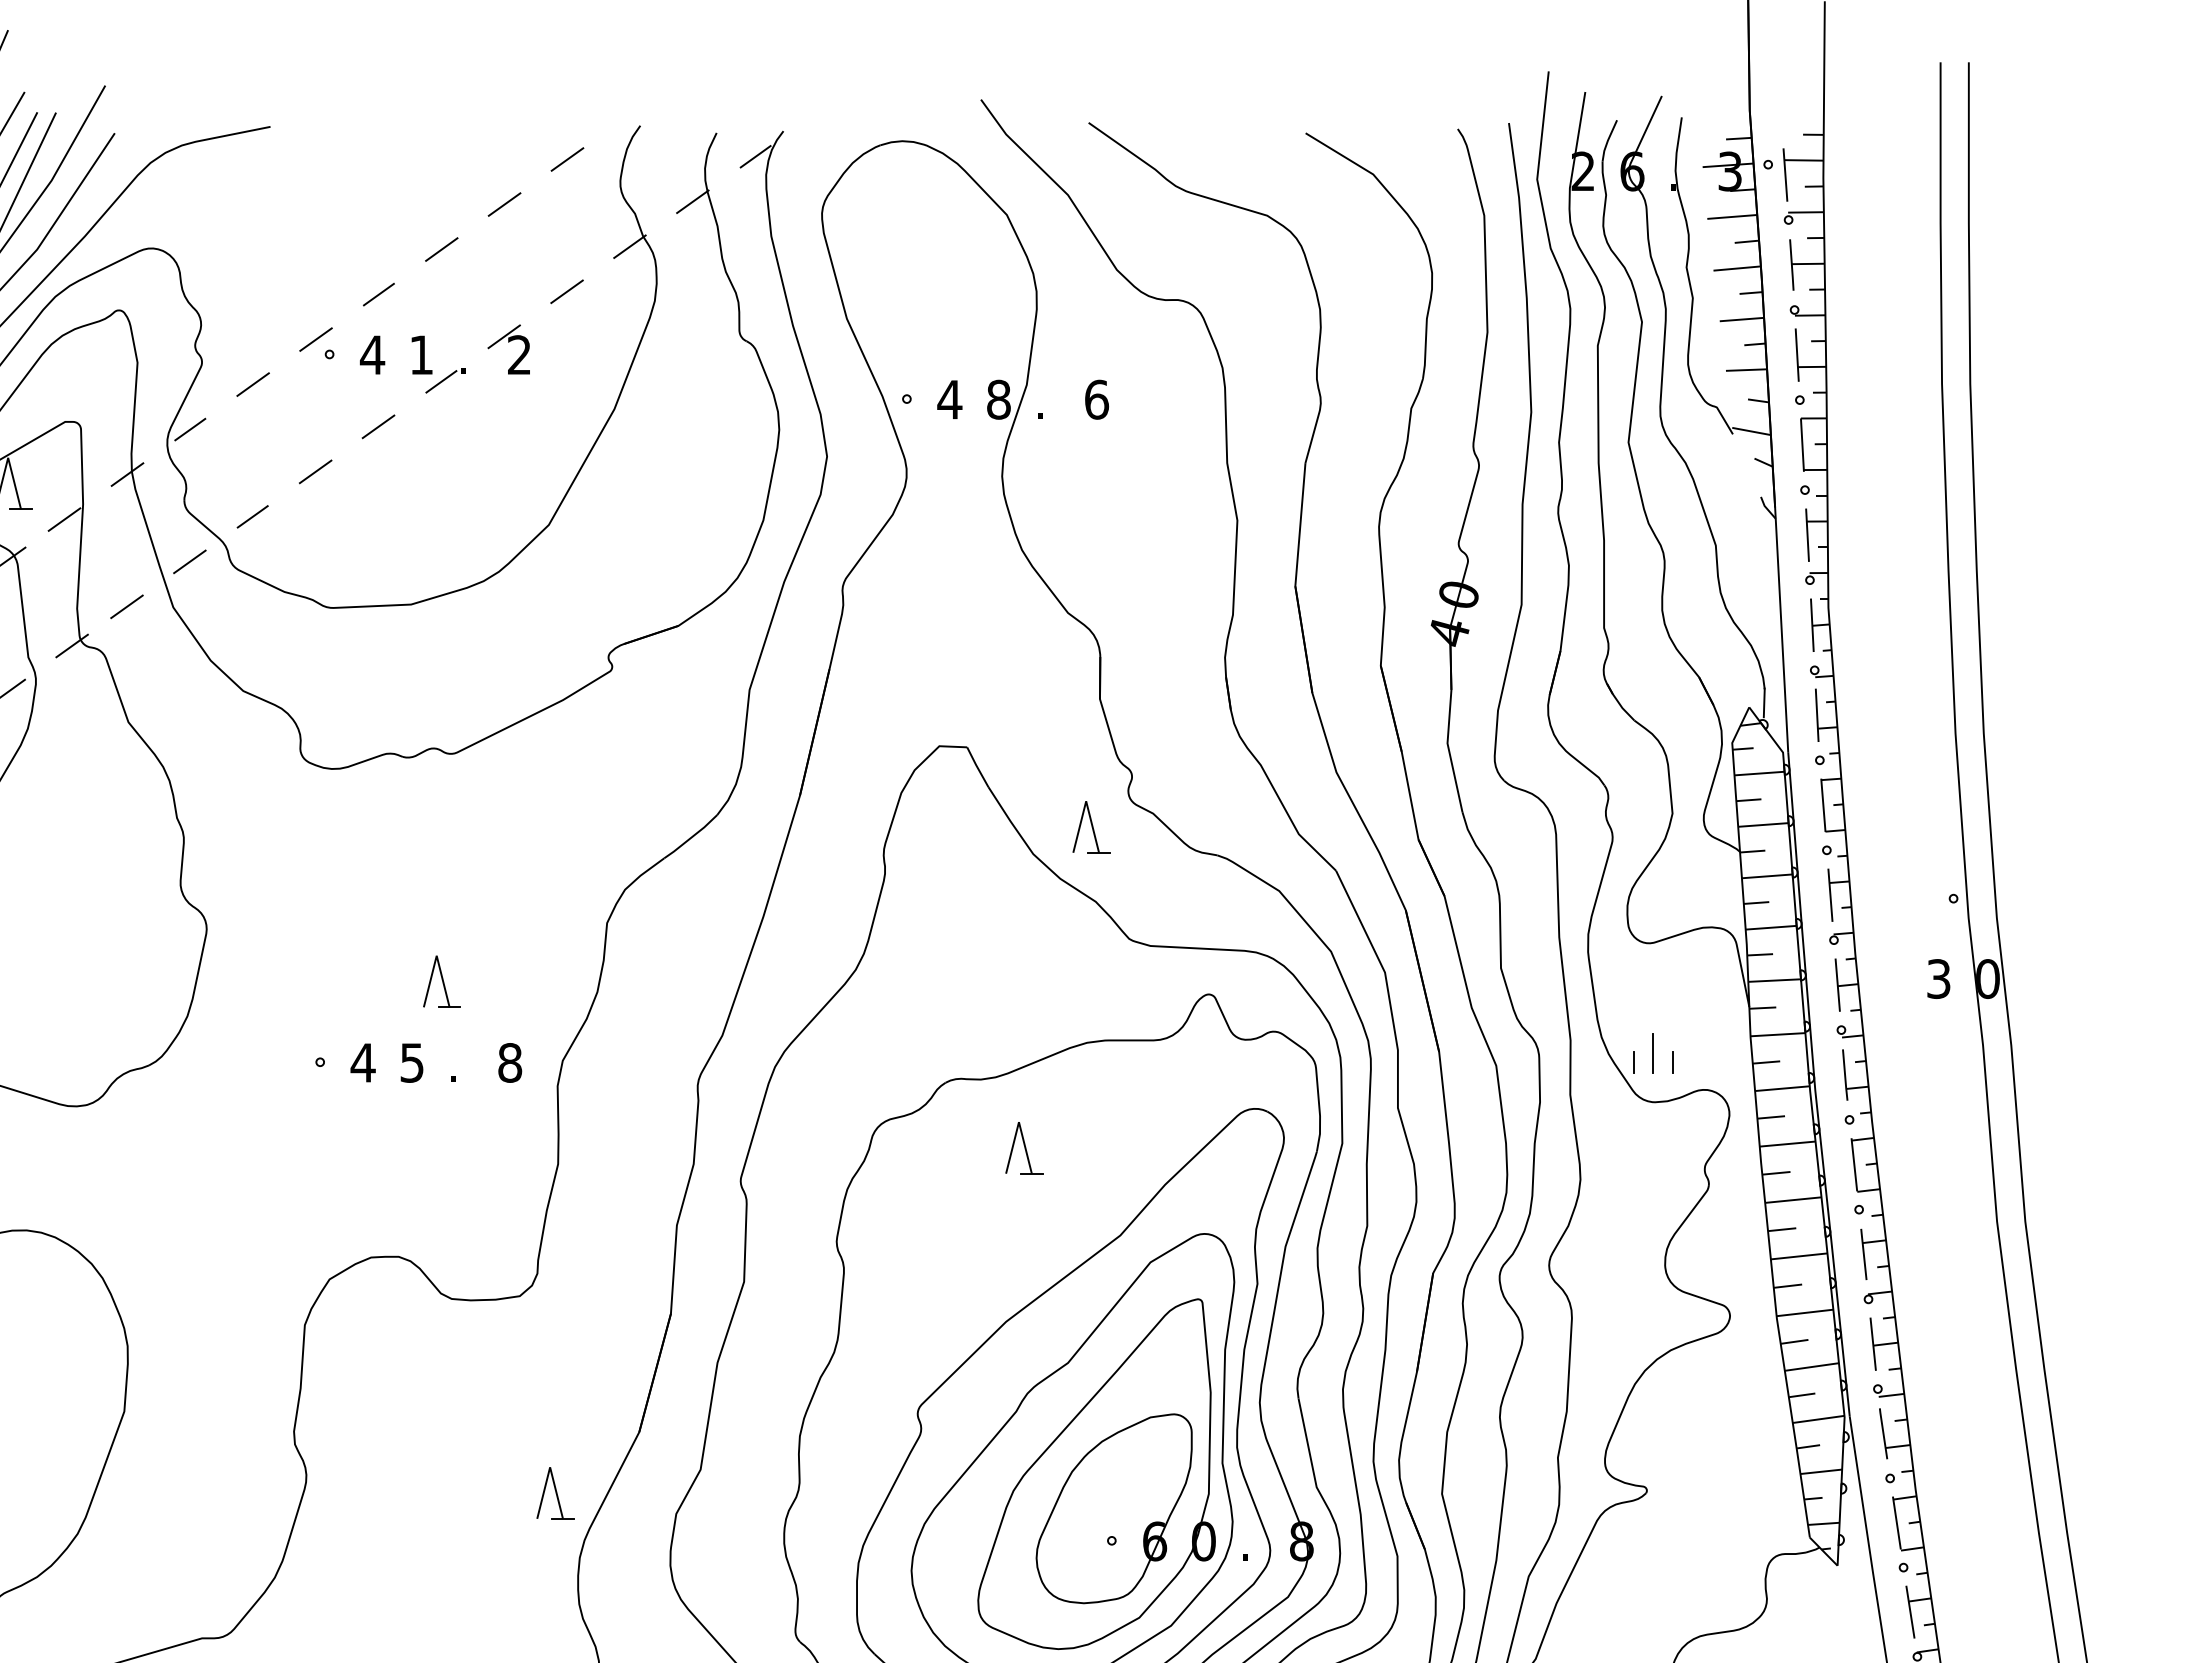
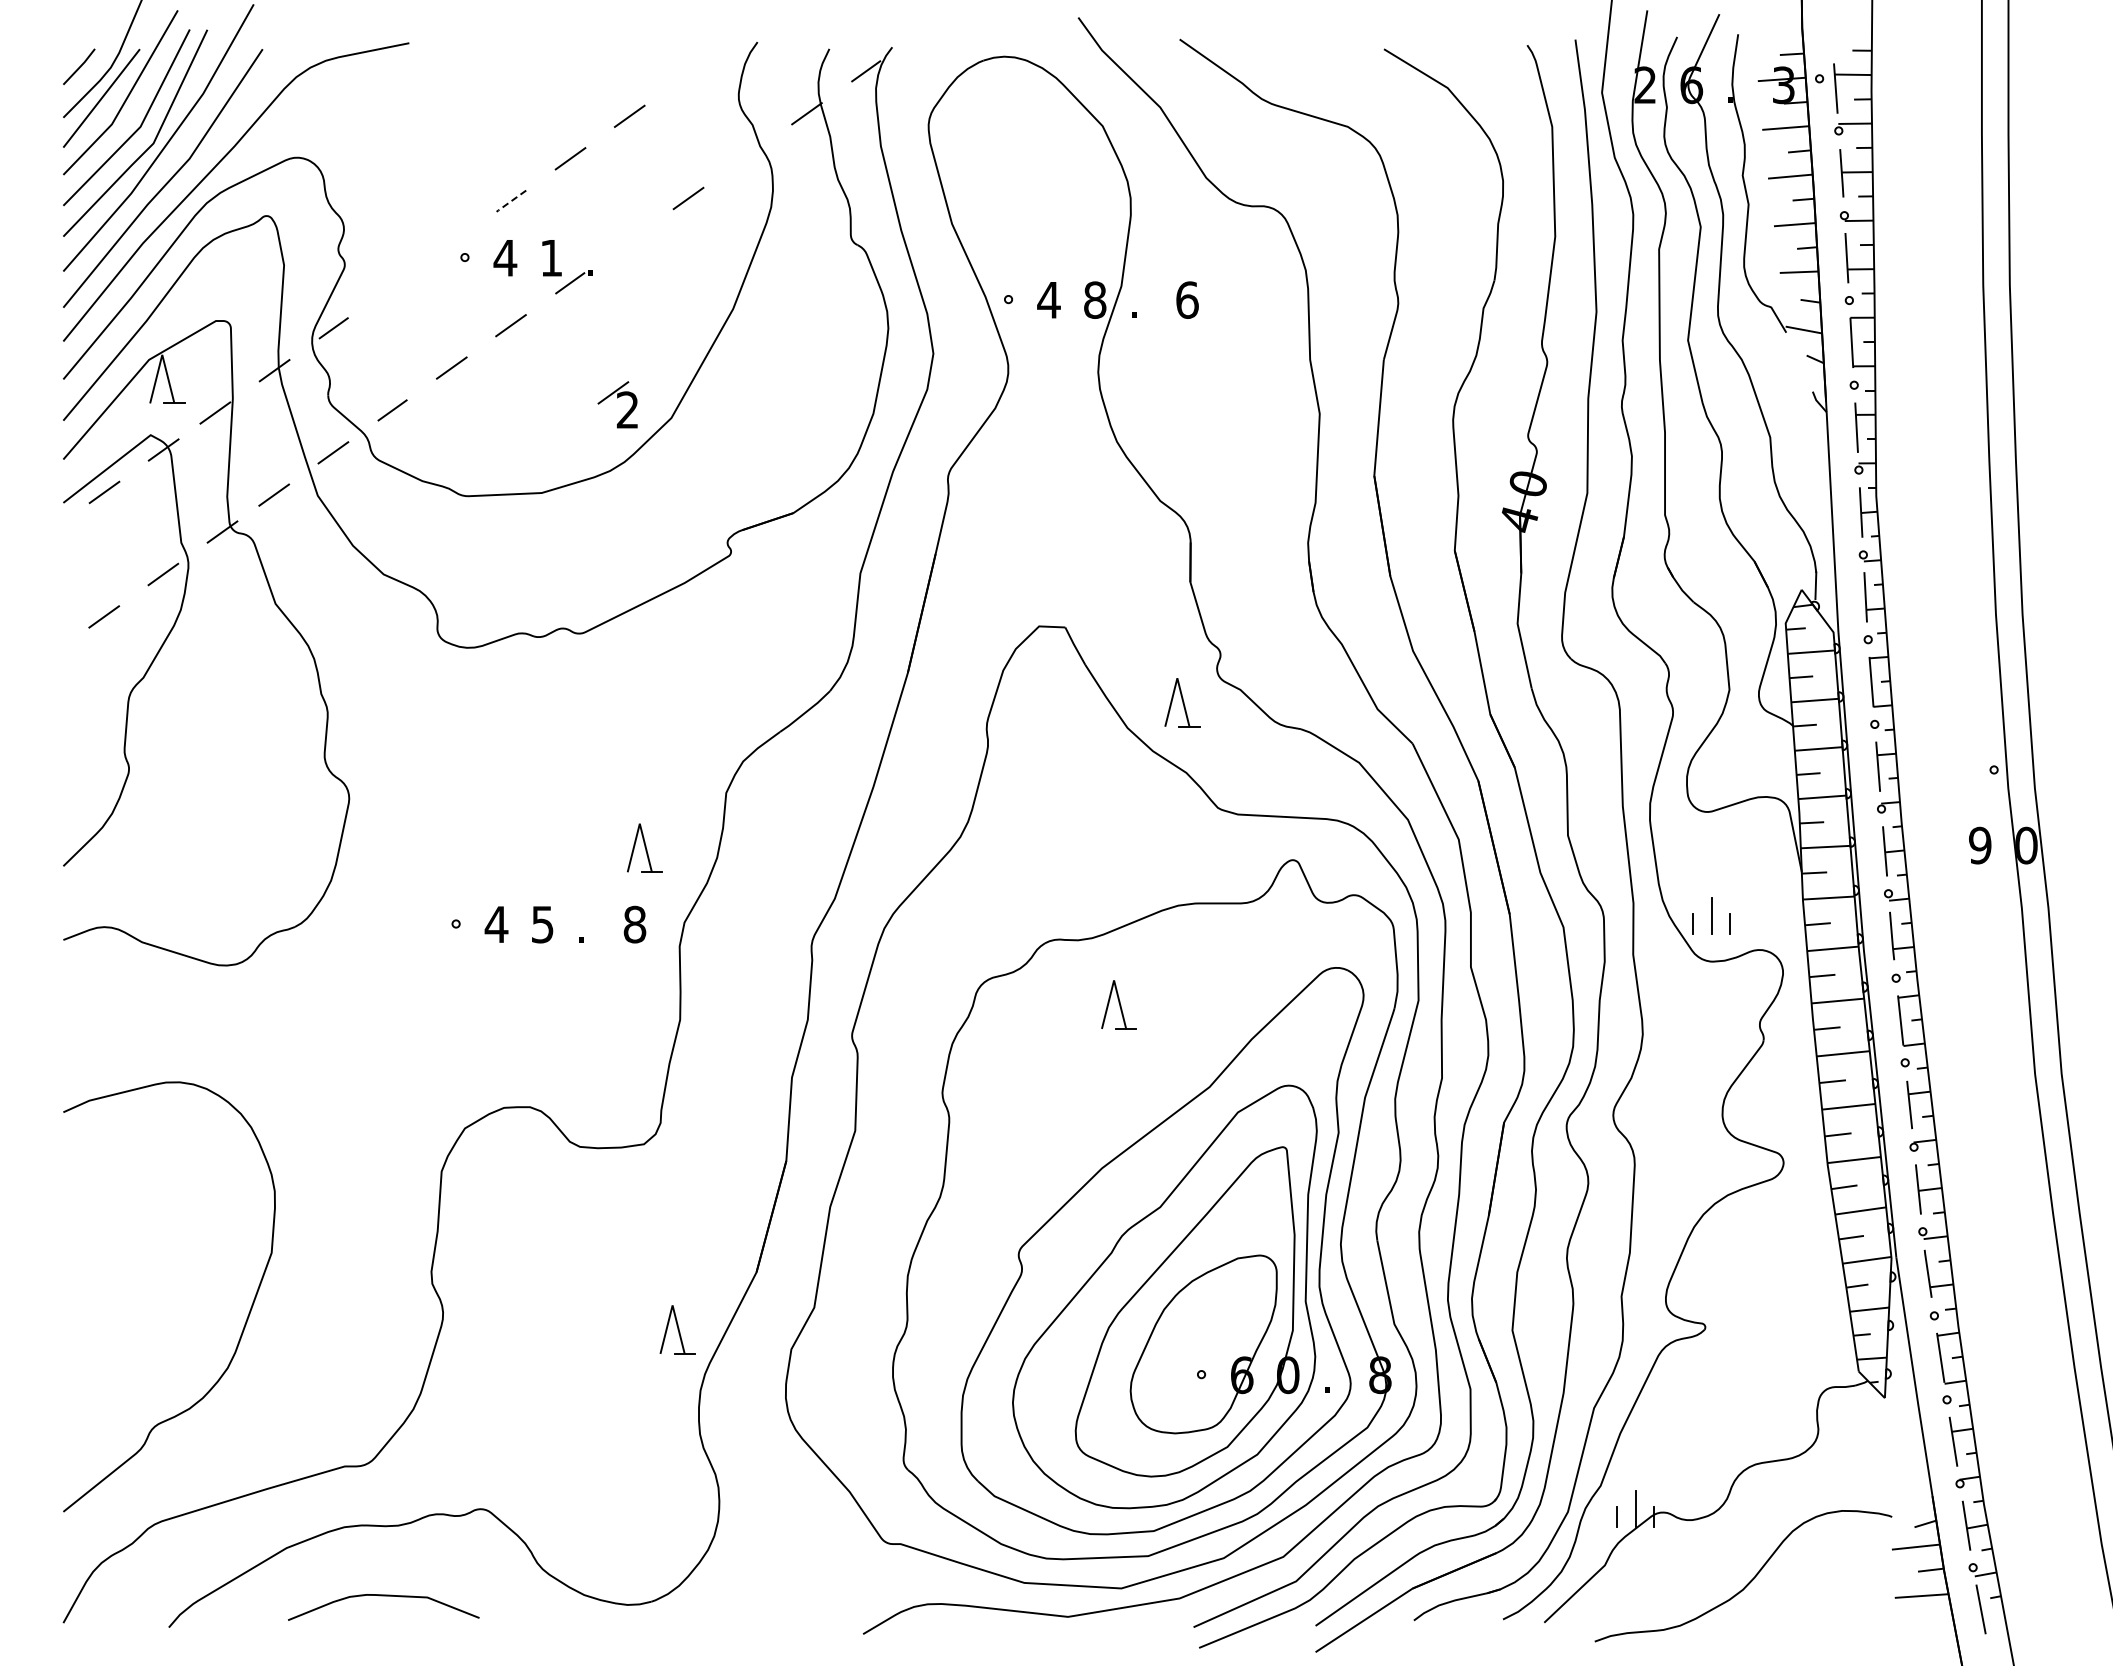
line: (567, 159) -> (688, 73), removed
line: (629, 246) -> (747, 155), removed
line: (377, 294) -> (510, 201), solid -> dashed
line: (316, 339) -> (452, 243), removed
part: (508, 349) -> (617, 404), moved
line: (252, 384) -> (392, 285), removed
text: (1939, 978) -> (1980, 845), 3 -> 9
part: (441, 981) -> (644, 847), moved

